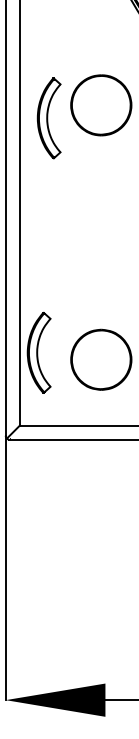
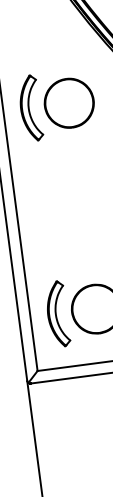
part: (48, 118) -> (29, 108), moved
part: (38, 352) -> (56, 314), moved

